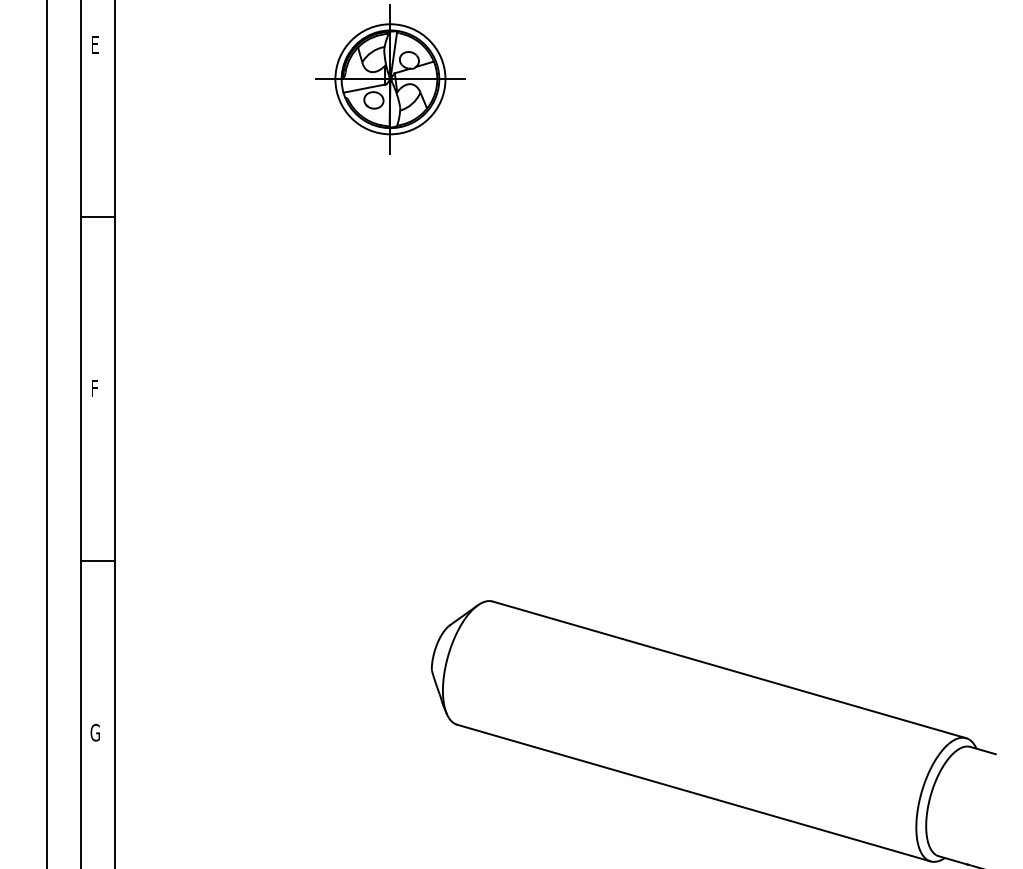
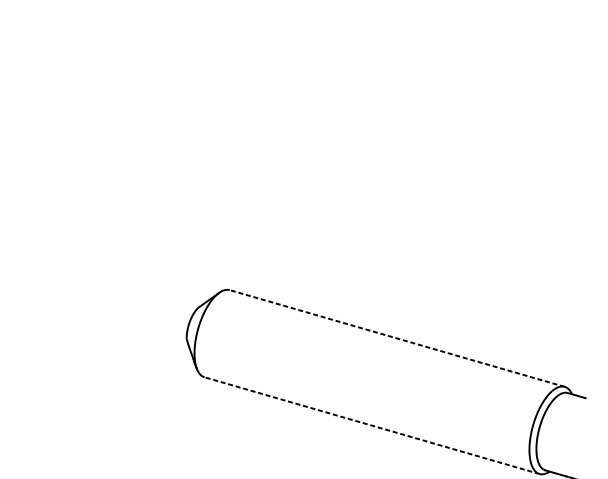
line: (729, 669) -> (397, 338), solid -> dashed
line: (693, 792) -> (371, 425), solid -> dashed

